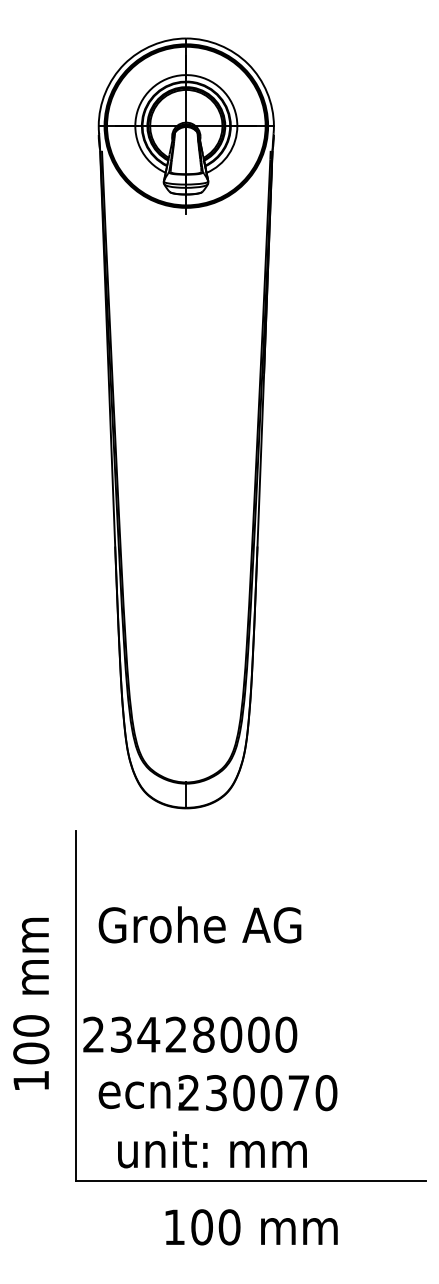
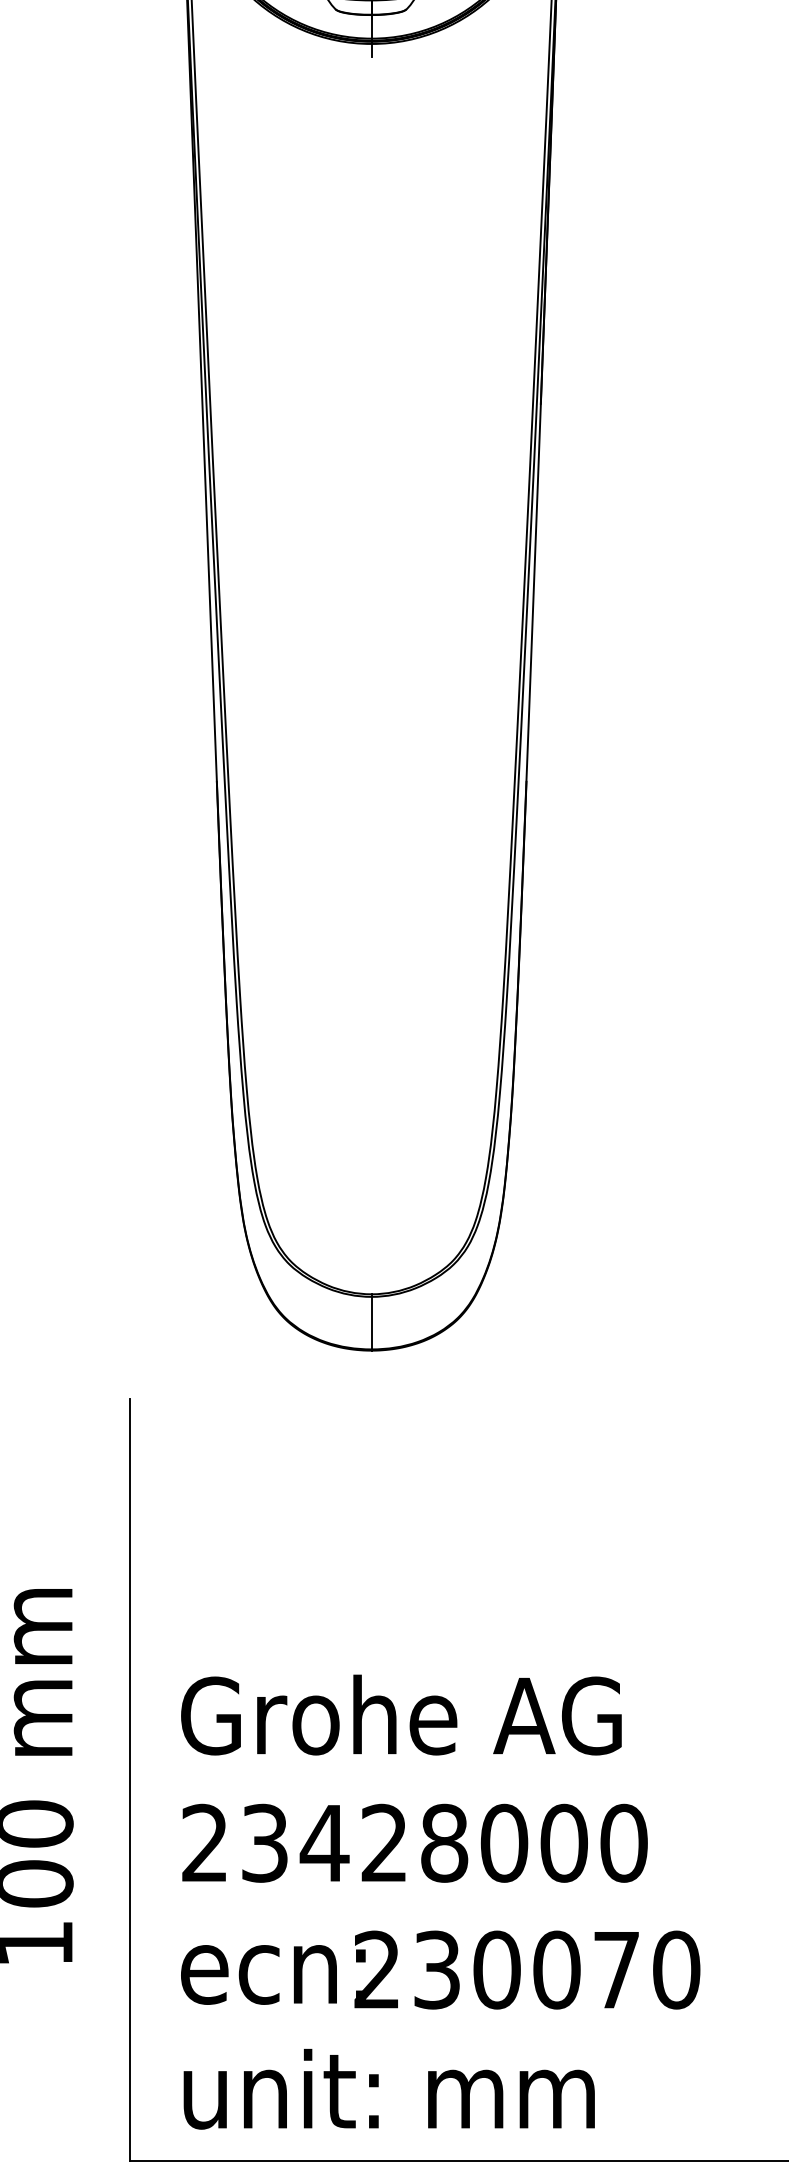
text: (199, 924) -> (400, 1714), moved
text: (190, 1034) -> (415, 1842), moved
text: (212, 1149) -> (389, 2088), moved

